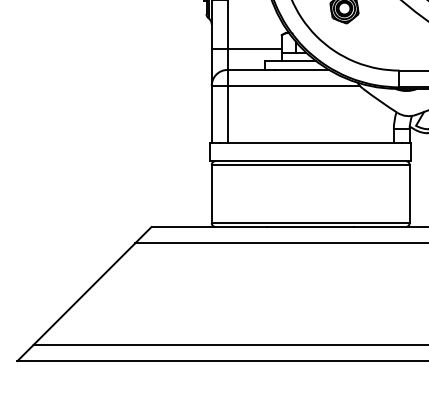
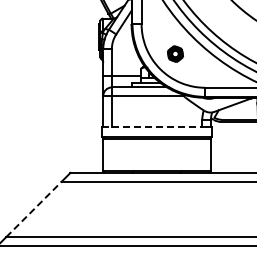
line: (311, 143) -> (157, 127), solid -> dashed
line: (85, 294) -> (34, 209), solid -> dashed

